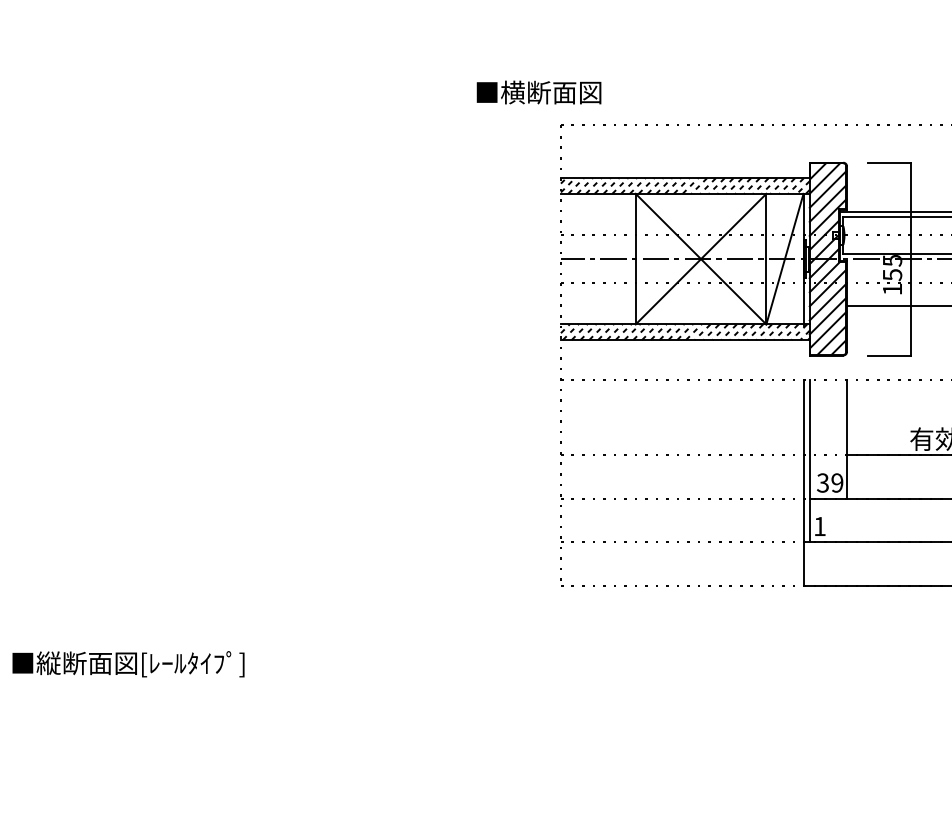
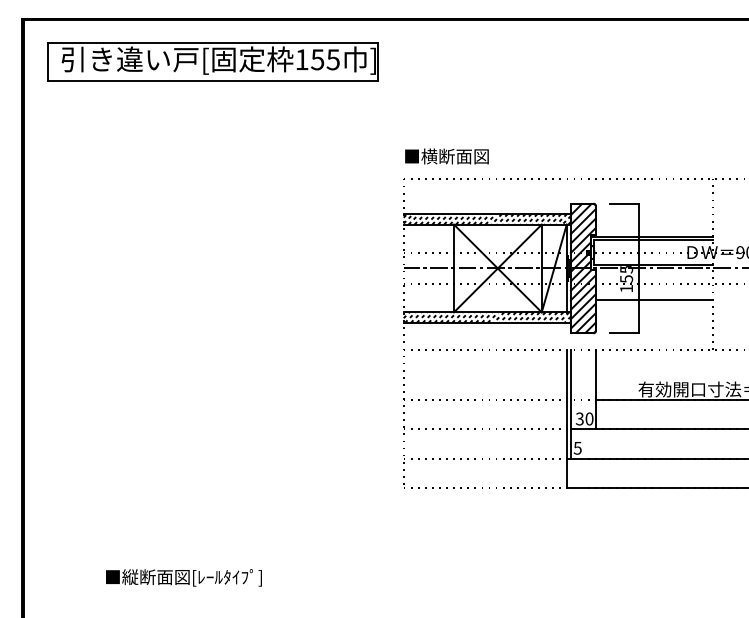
text: (538, 92) -> (446, 156), moved
text: (837, 482) -> (589, 418), 39 -> 30
text: (819, 526) -> (577, 448), 1 -> 5
text: (127, 663) -> (183, 577), moved

